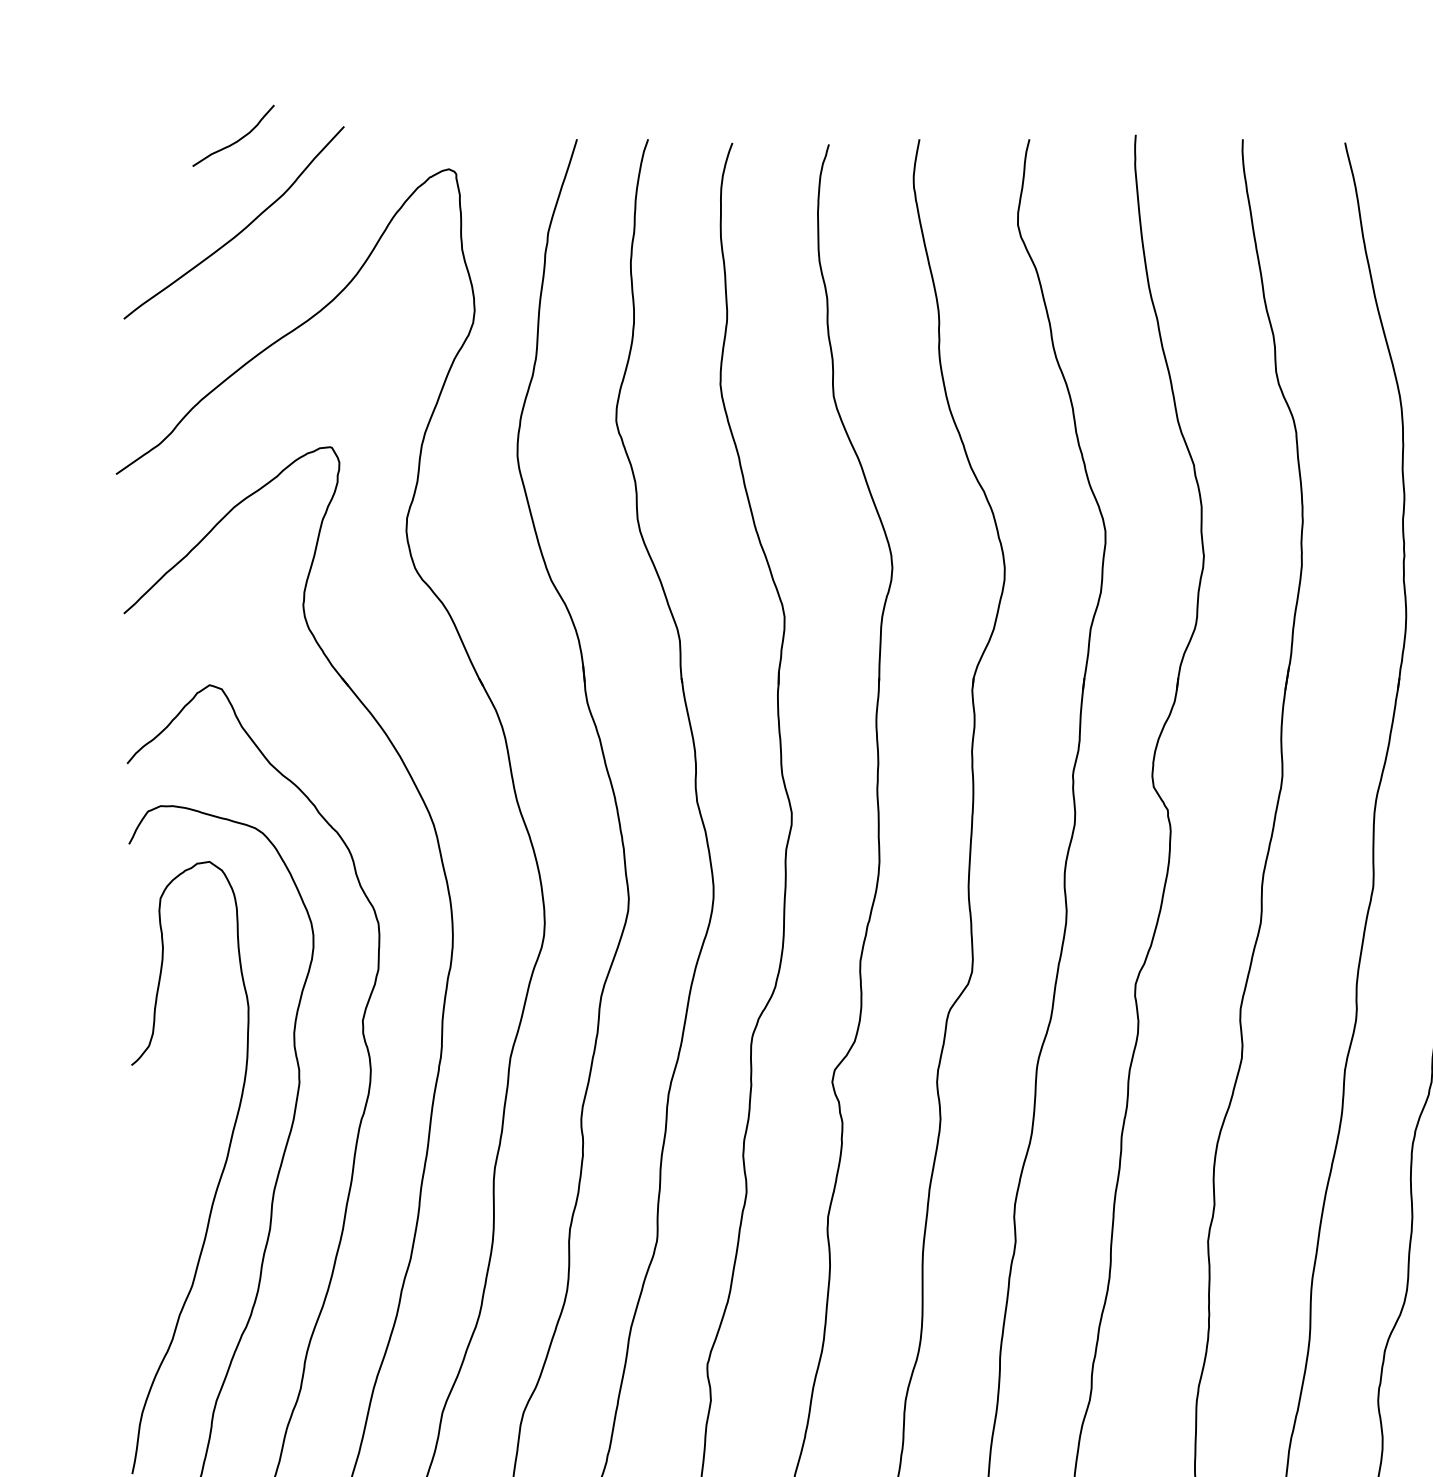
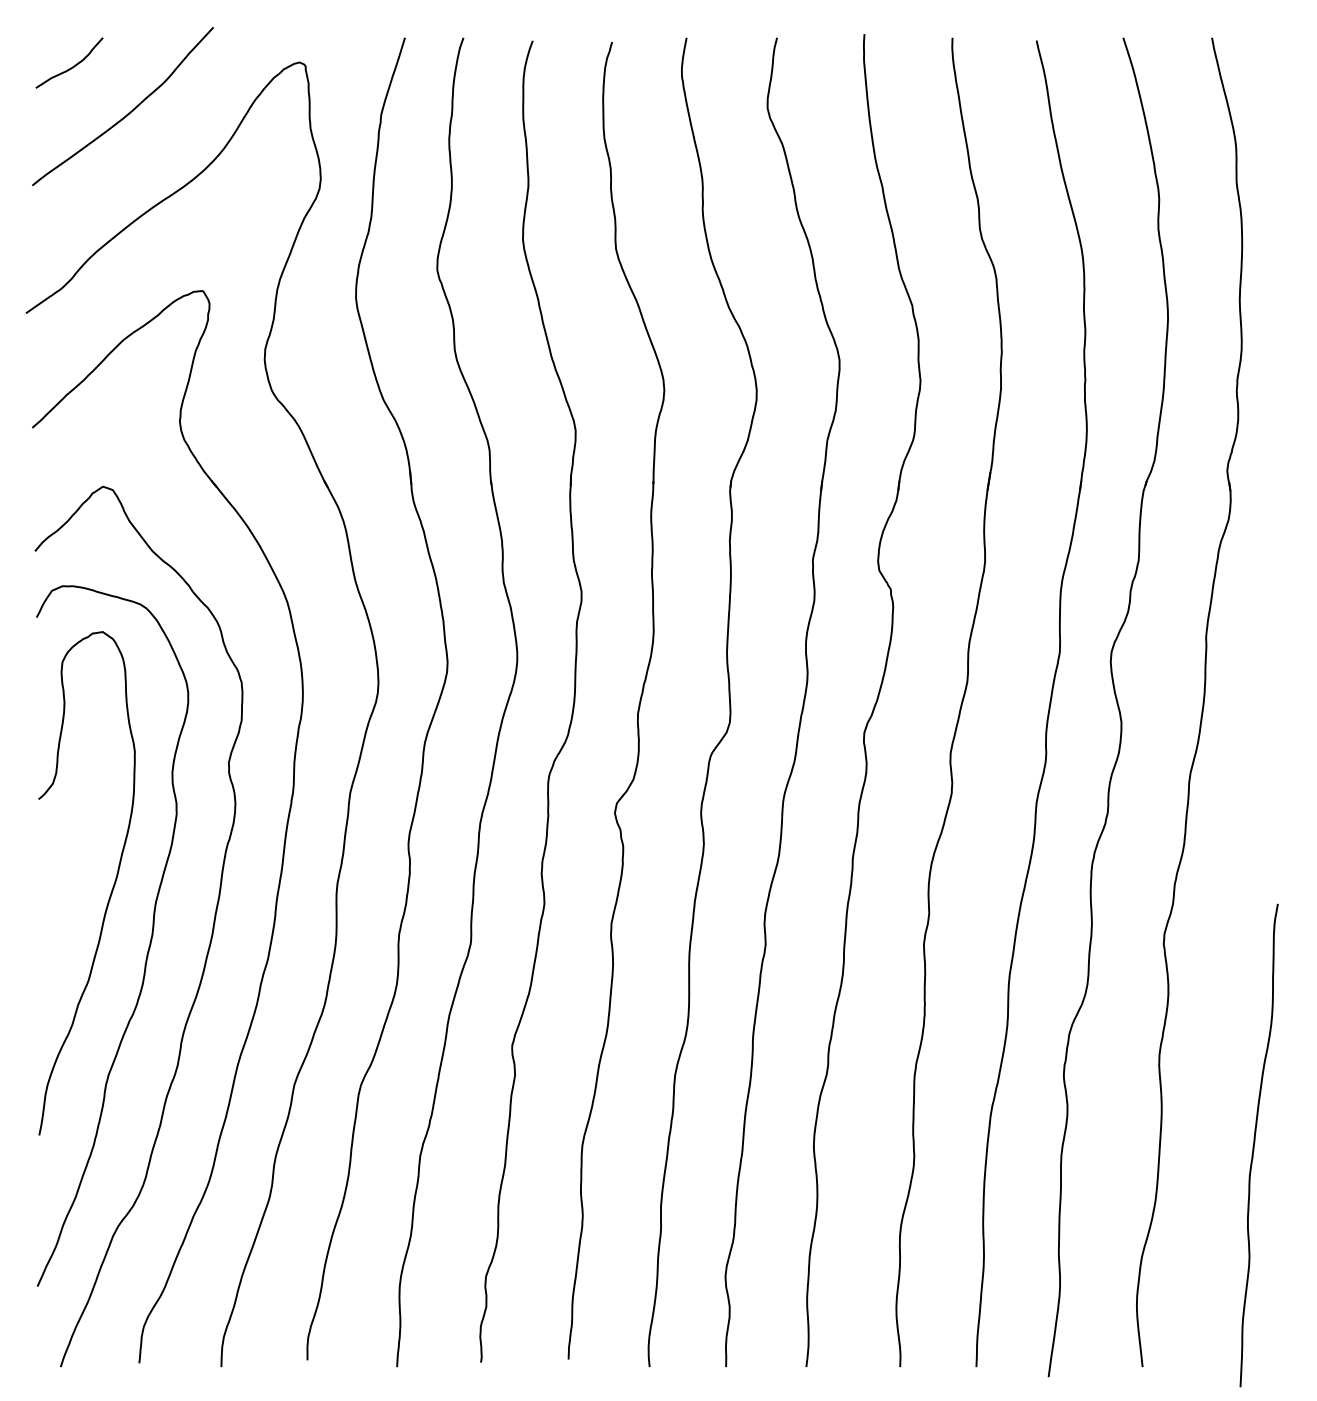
curve: (238, 138) -> (73, 65), moved

